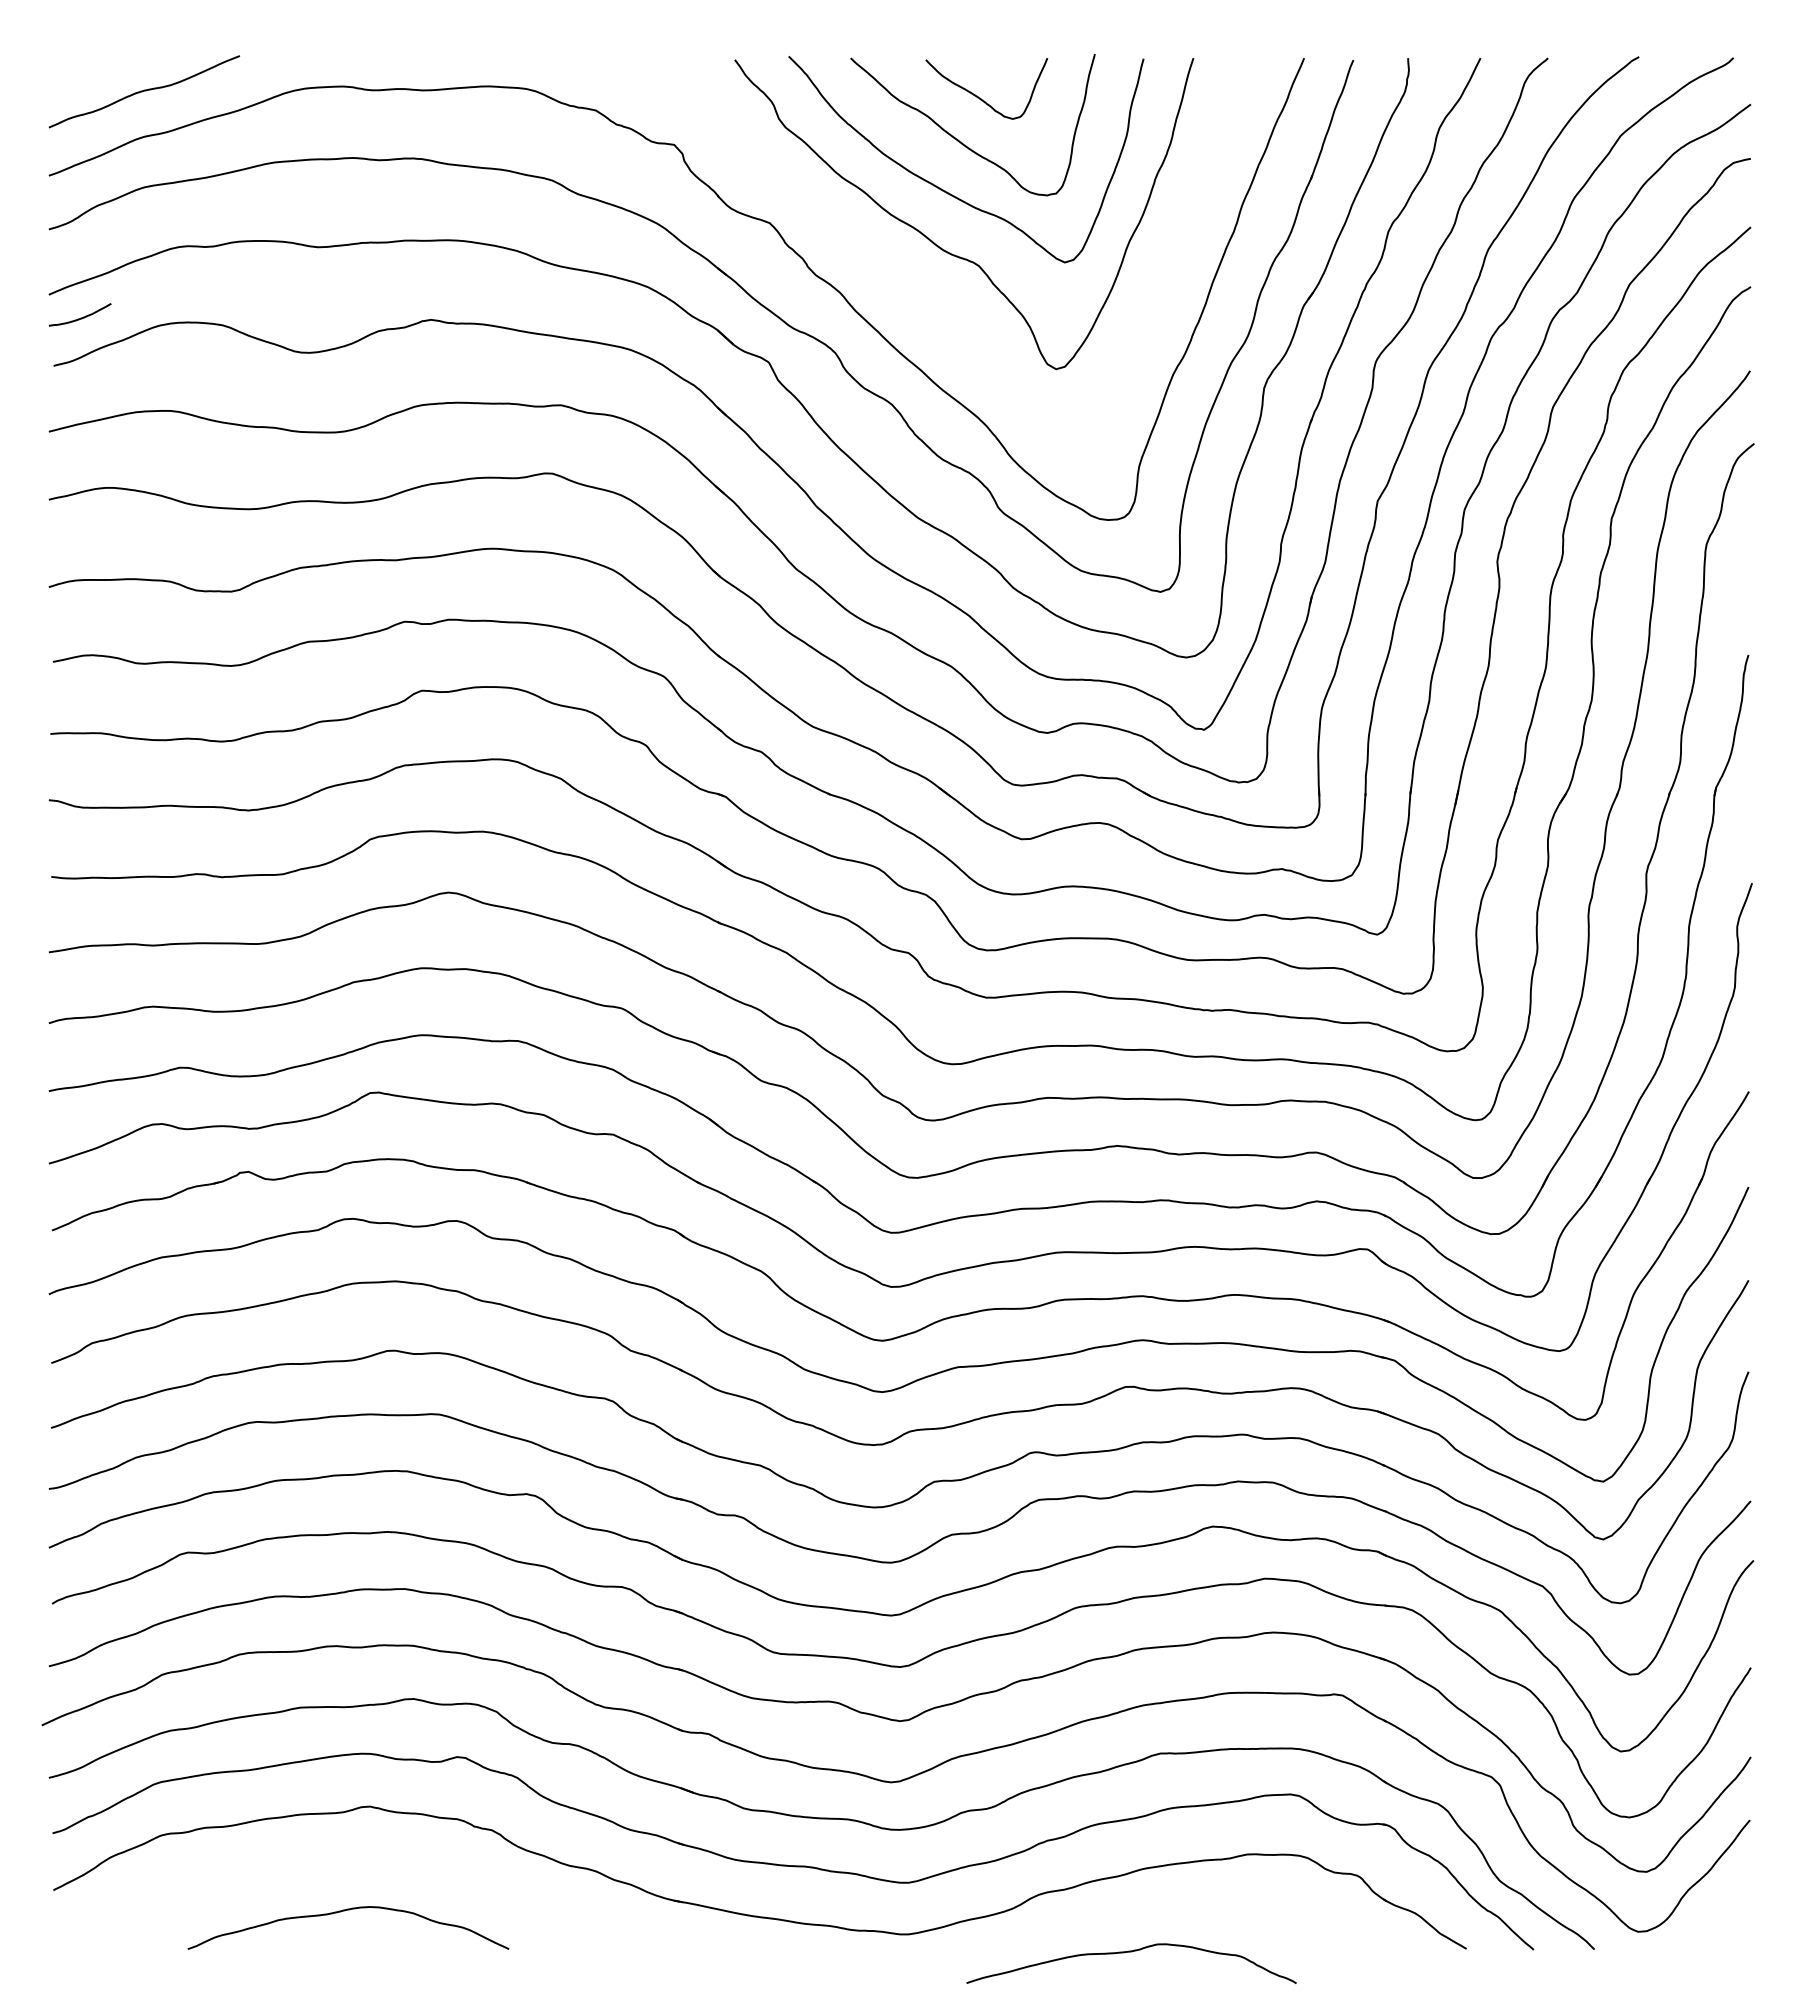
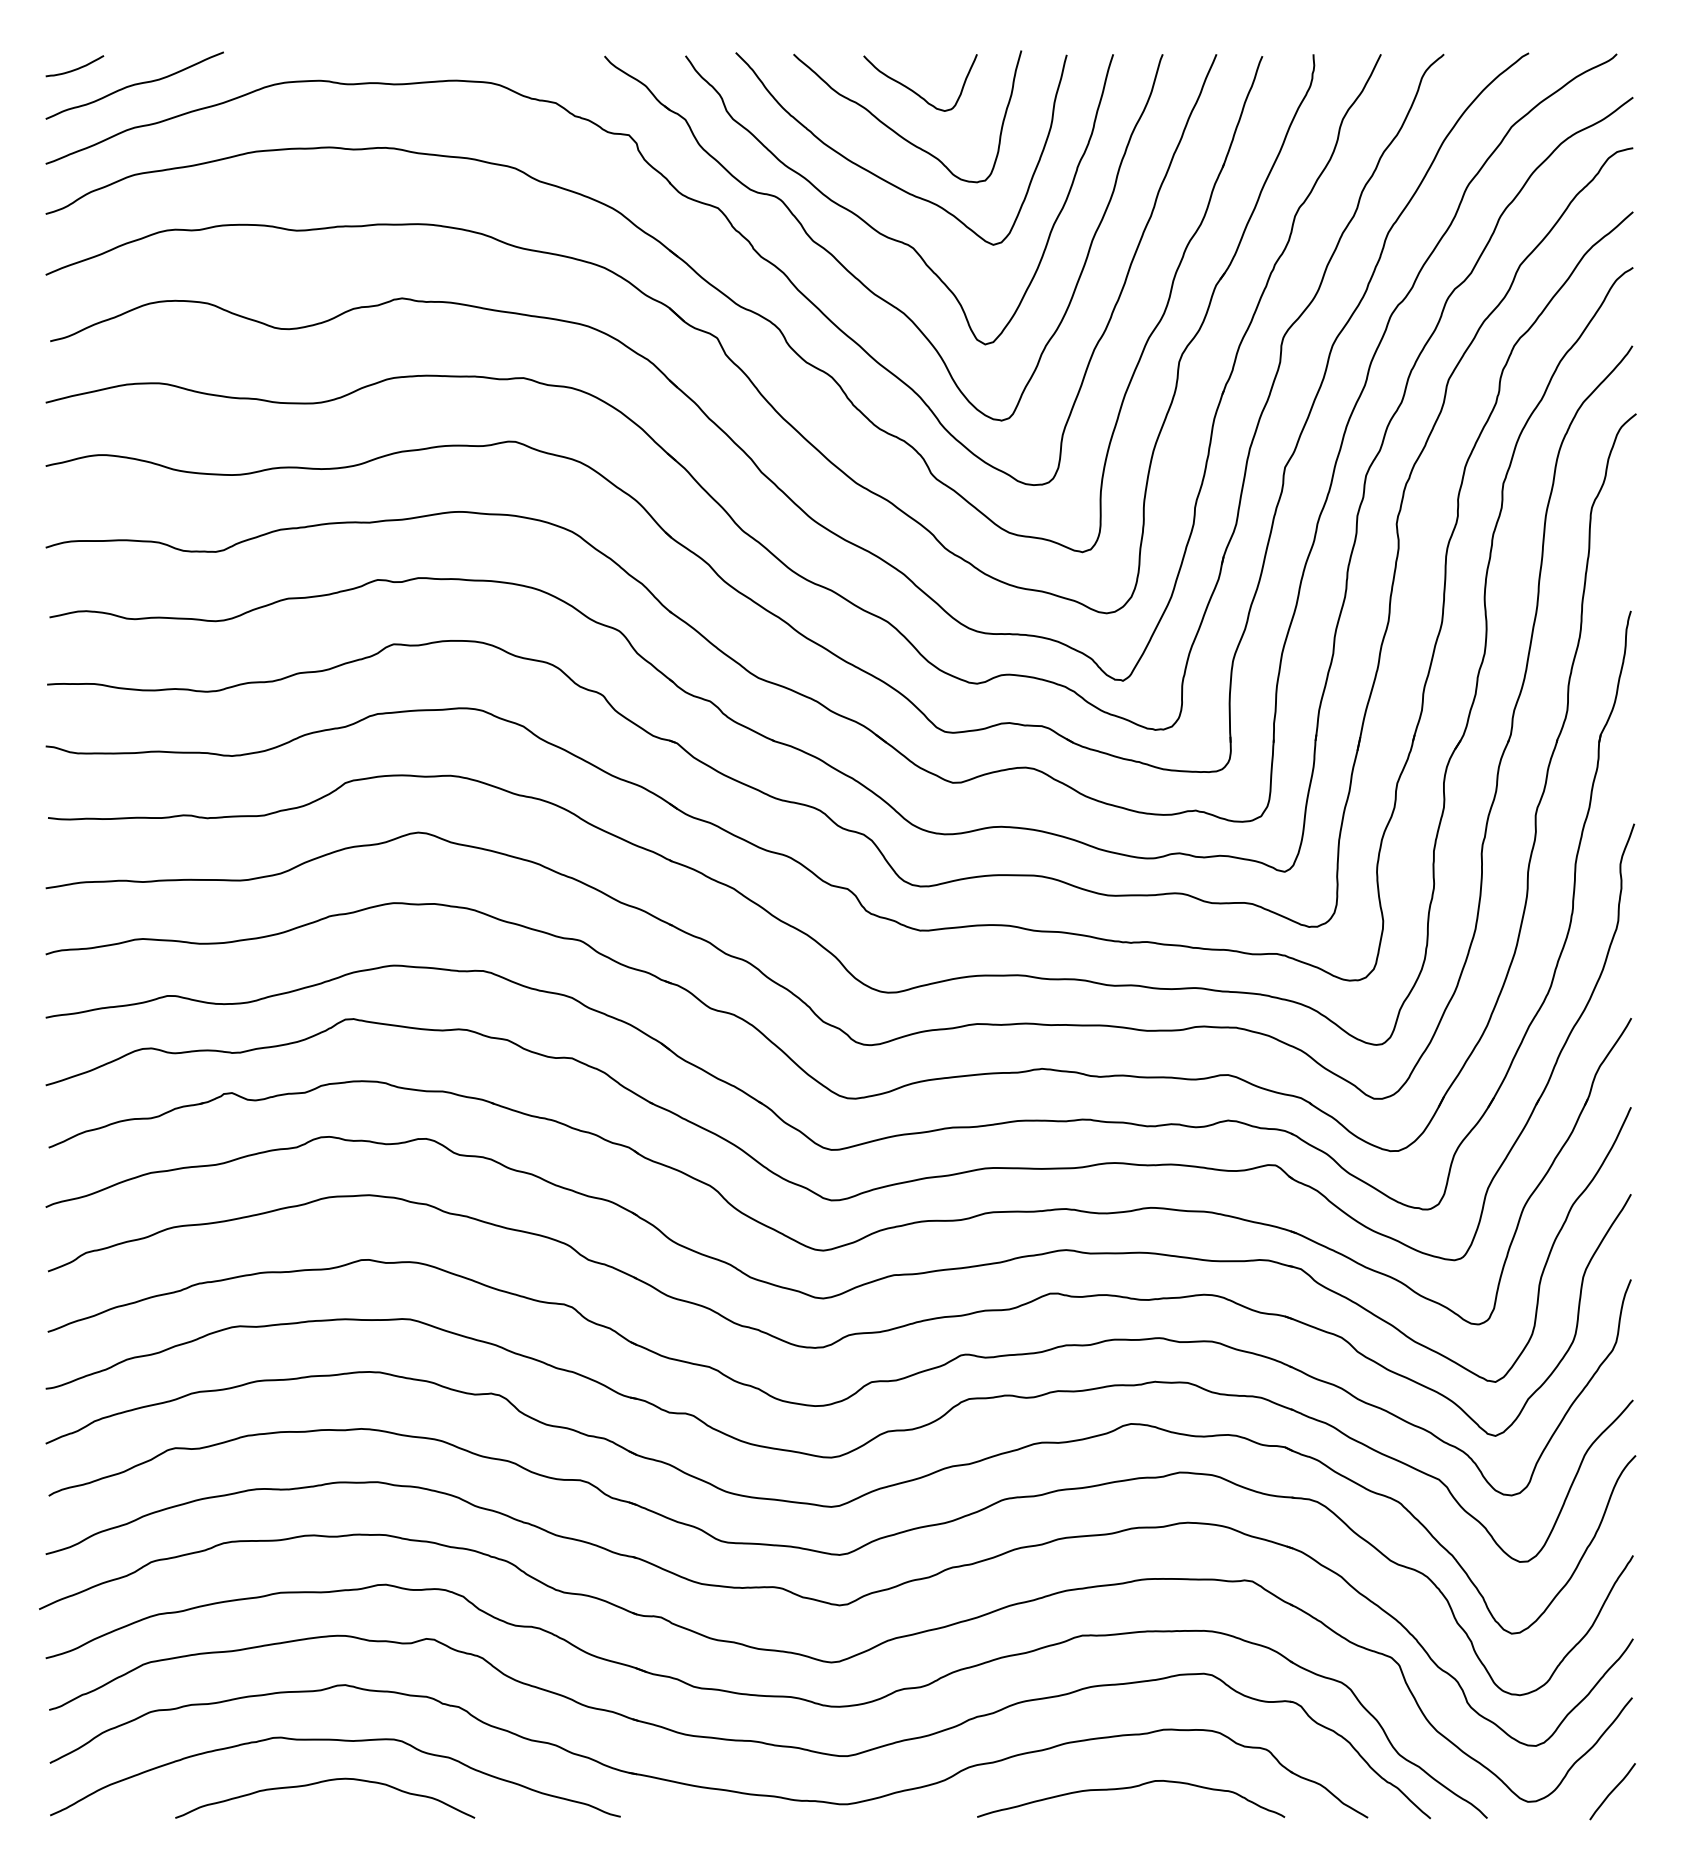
part: (915, 294) -> (854, 274), added
curve: (80, 317) -> (75, 68), moved
curve: (359, 1866) -> (335, 1740), added
curve: (1728, 1920) -> (1612, 1791), added
curve: (1131, 1952) -> (1131, 1788), moved

